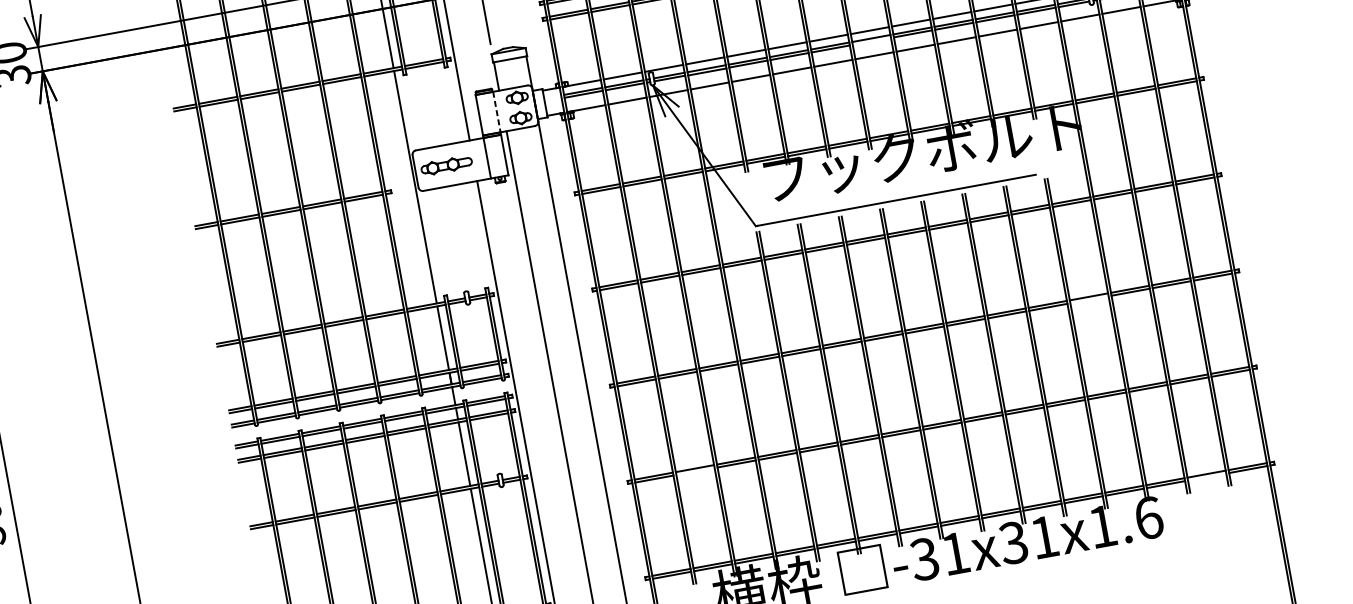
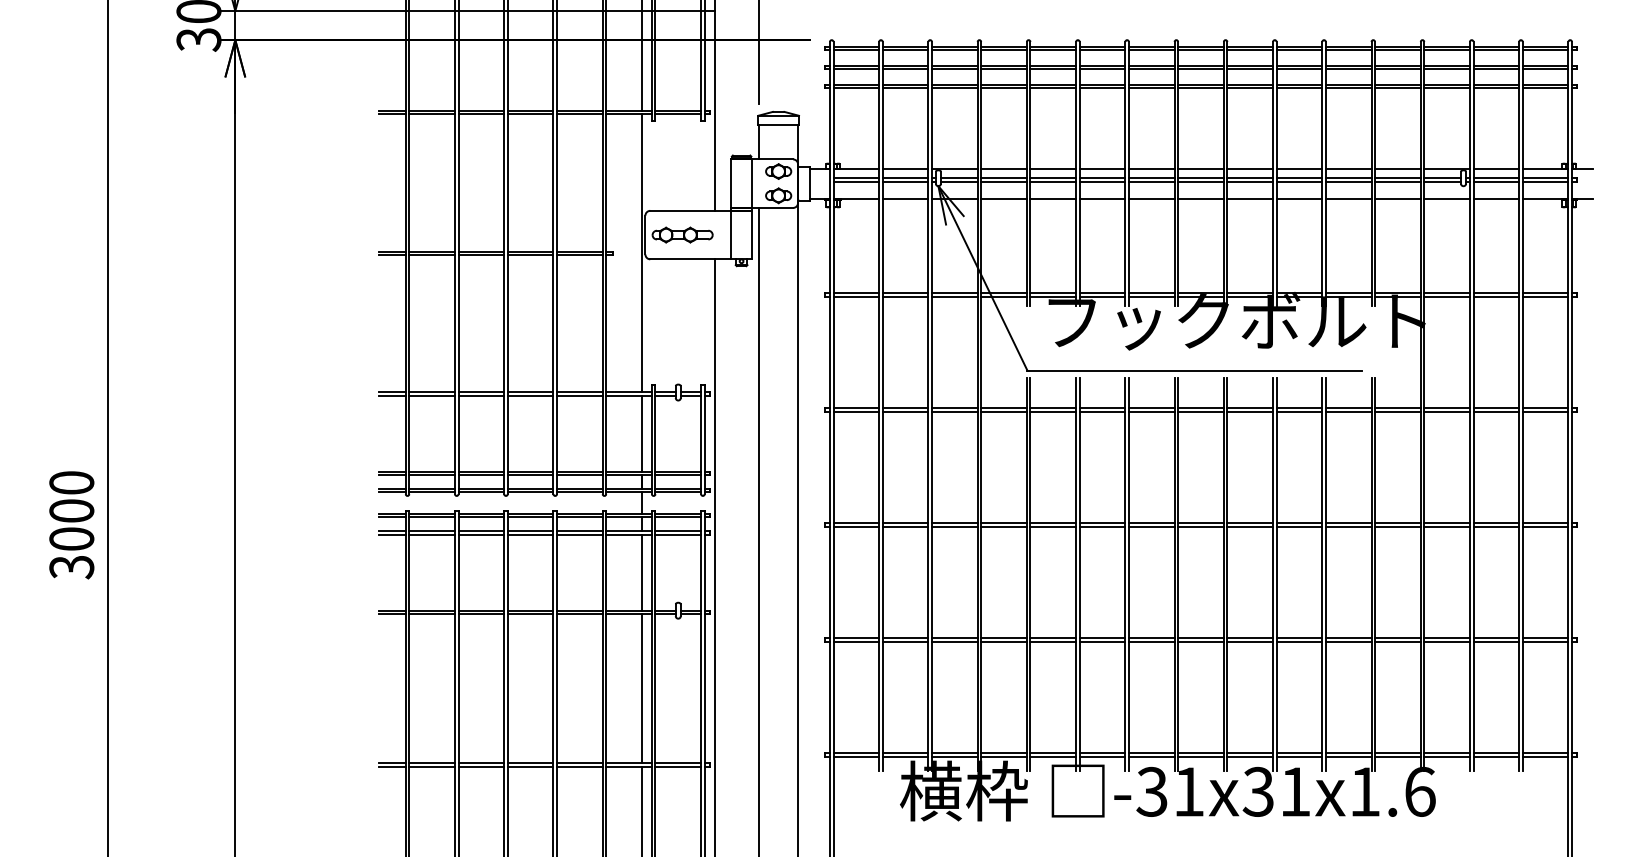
line: (871, 41) -> (1200, 181), added
line: (497, 112) -> (752, 184), dashed -> solid
line: (1089, 299) -> (1397, 526), added
line: (695, 471) -> (905, 641), added
line: (1207, 476) -> (1496, 756), added

